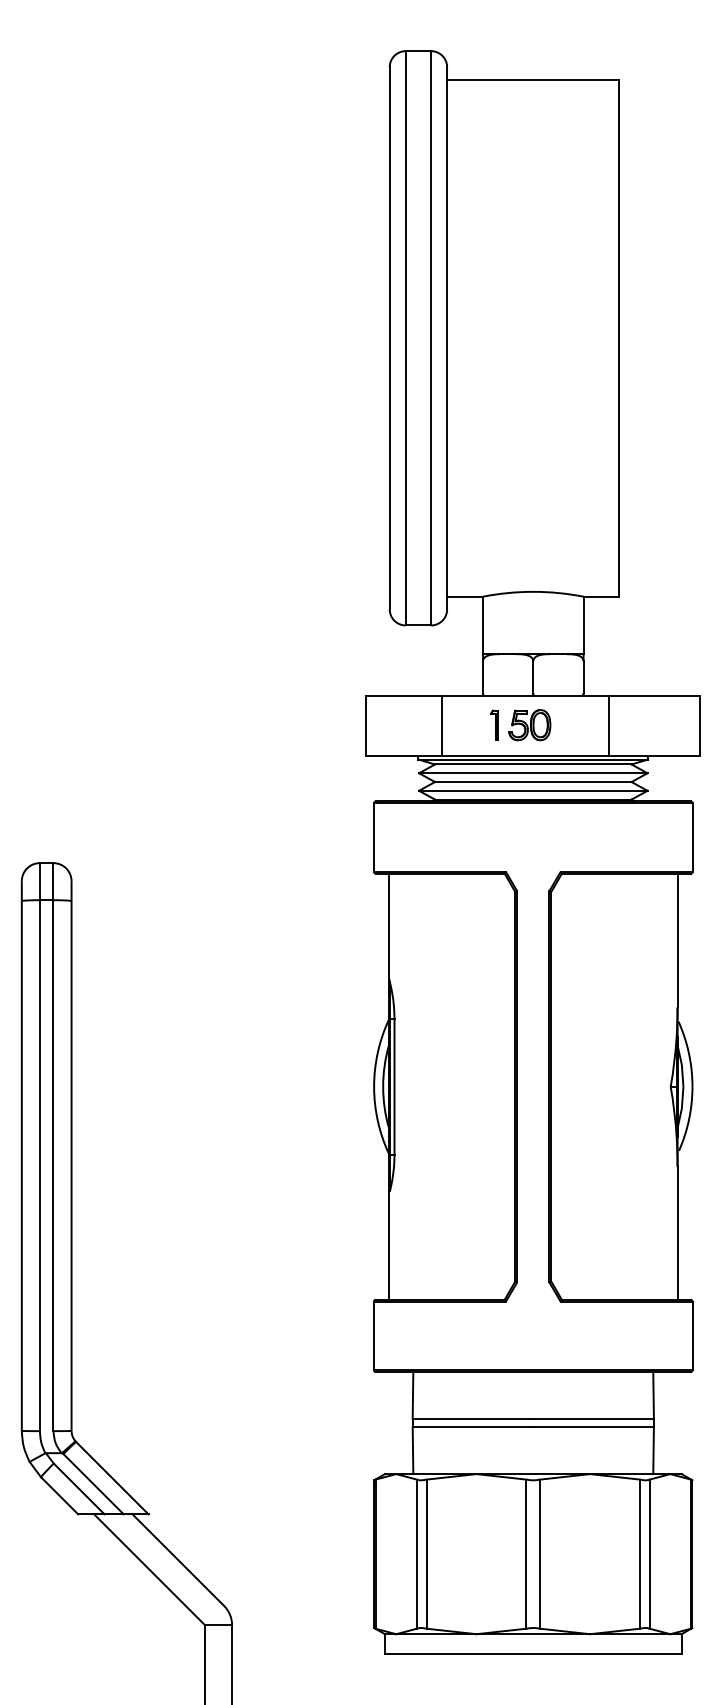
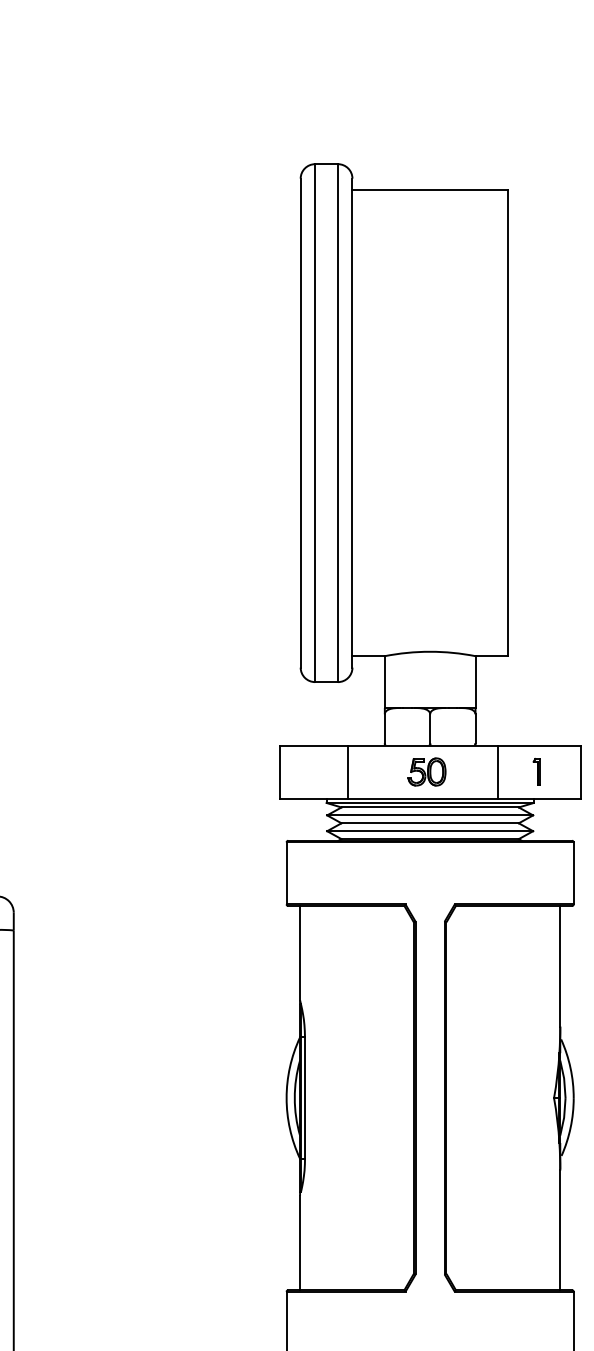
part: (494, 724) -> (536, 771), moved

